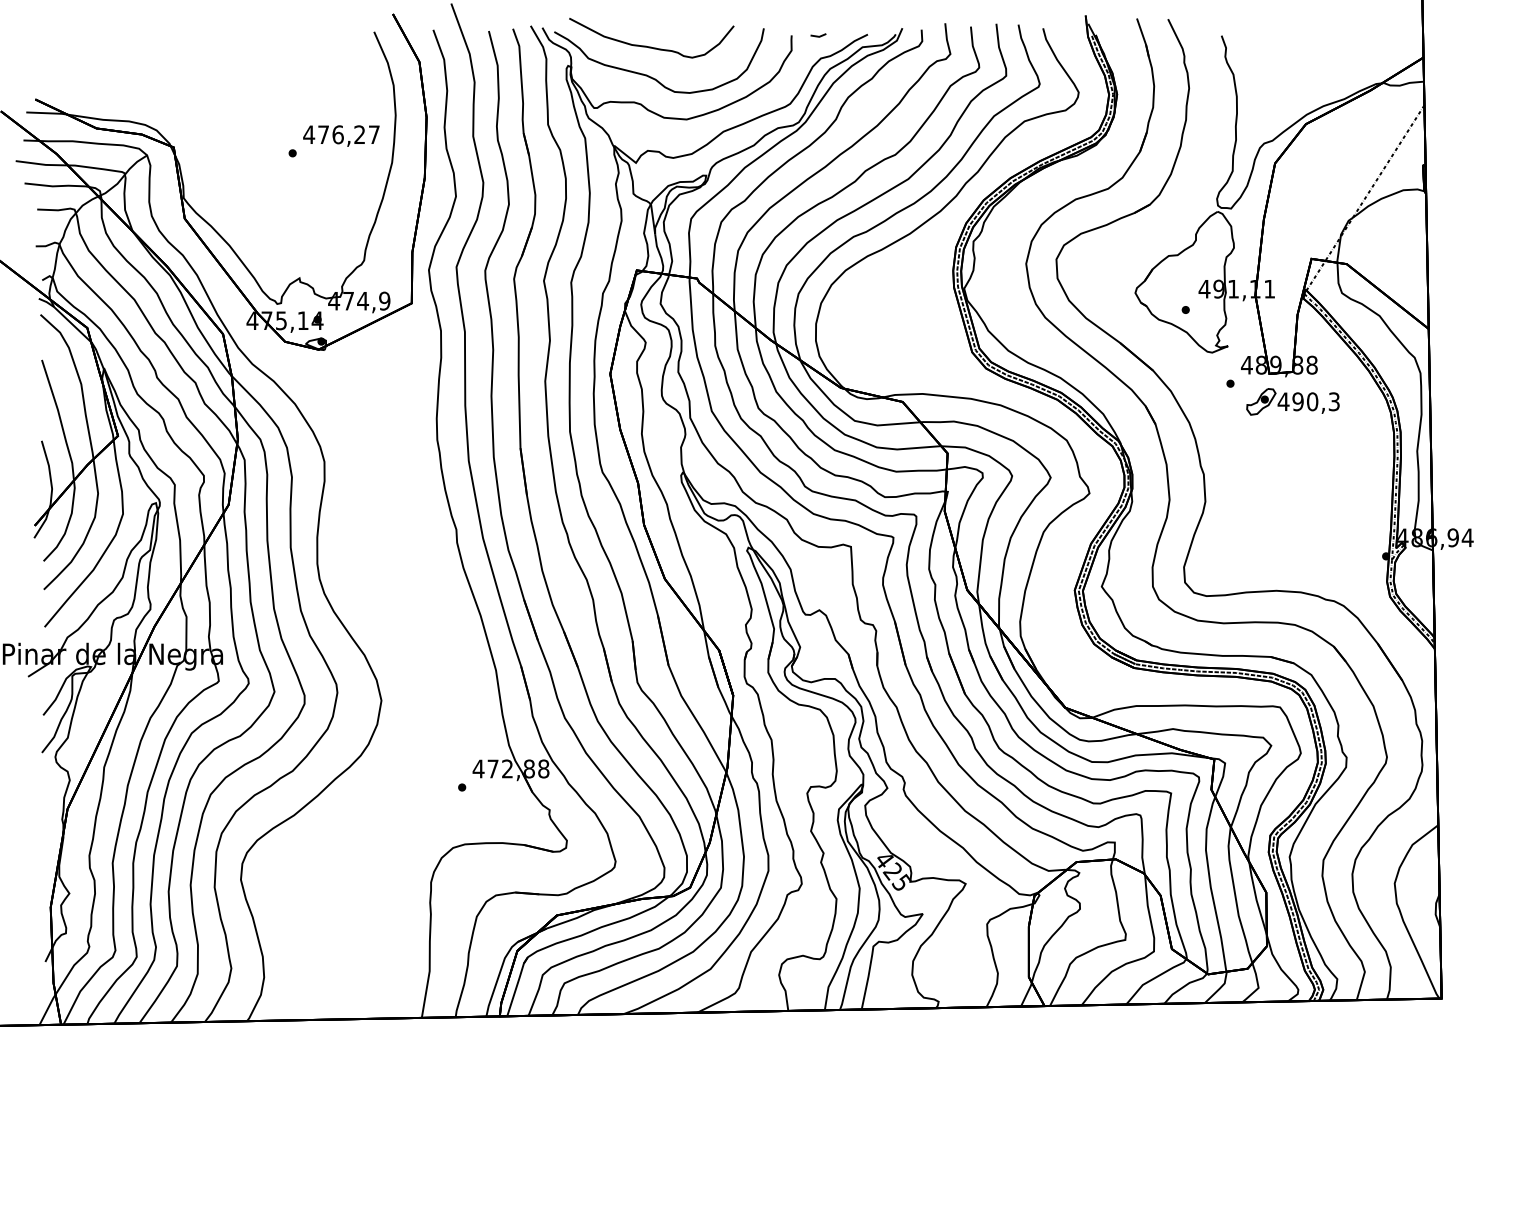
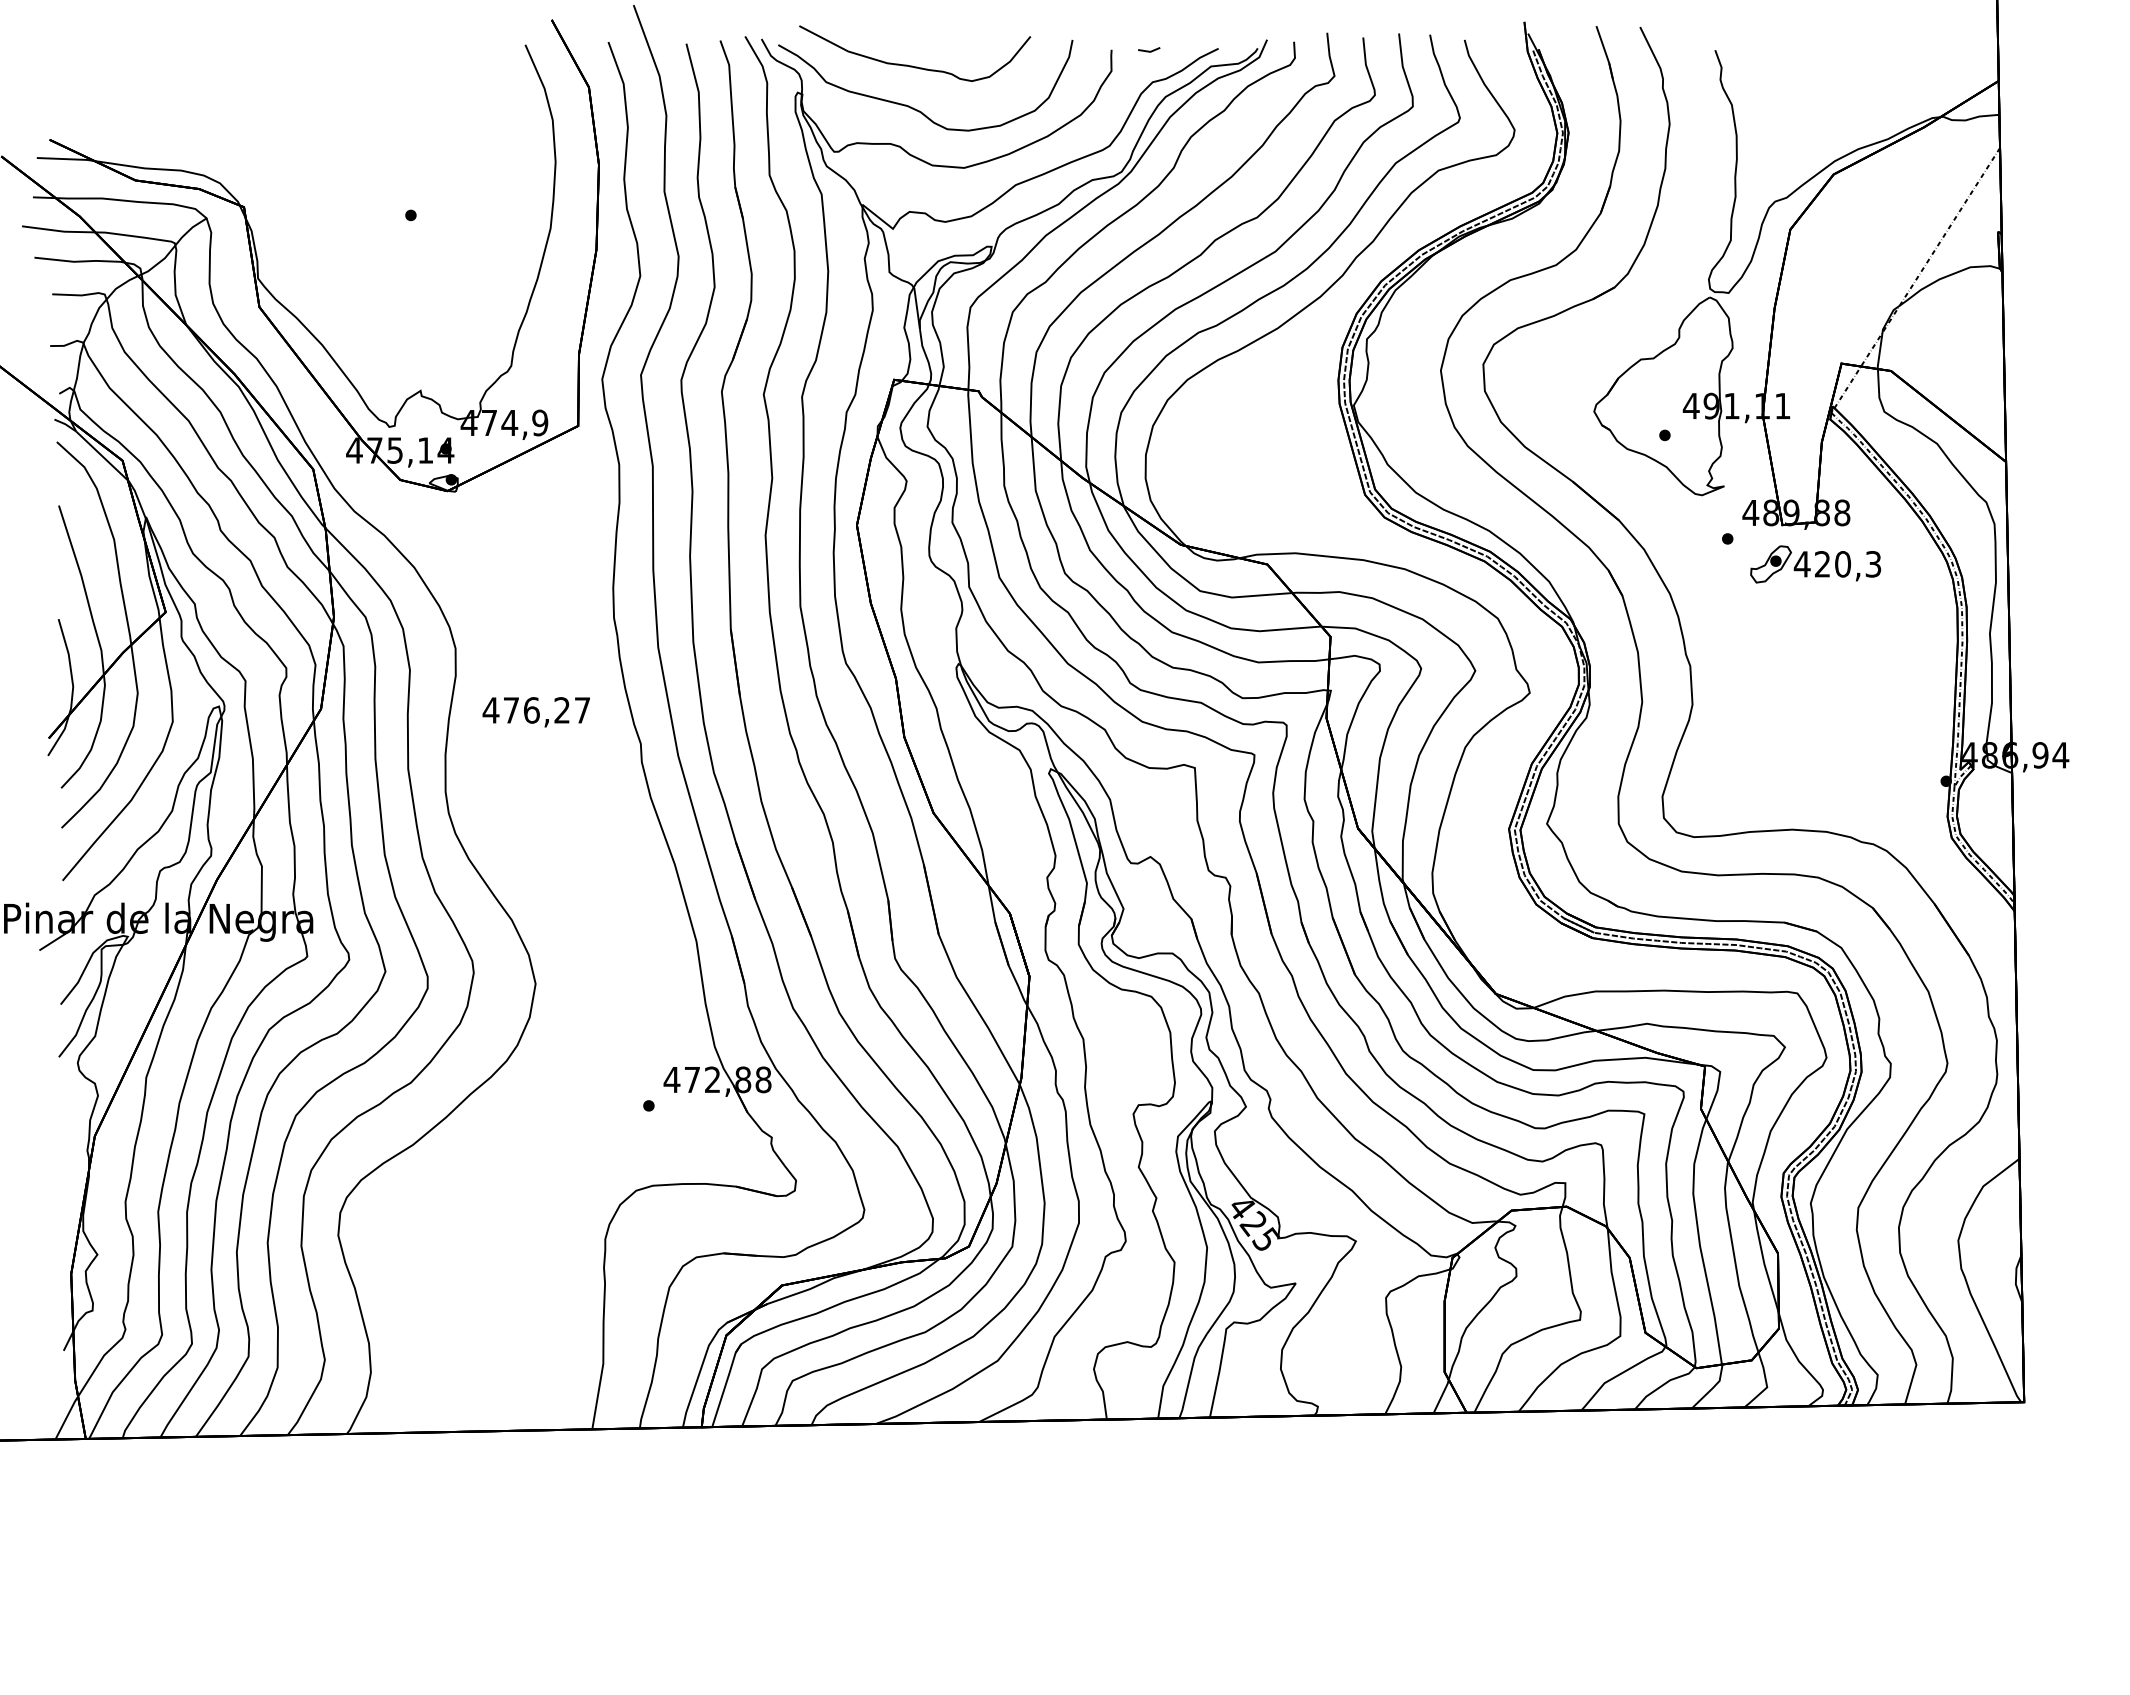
text: (340, 136) -> (535, 712), moved
text: (1297, 401) -> (1822, 564), 490,3 -> 420,3

